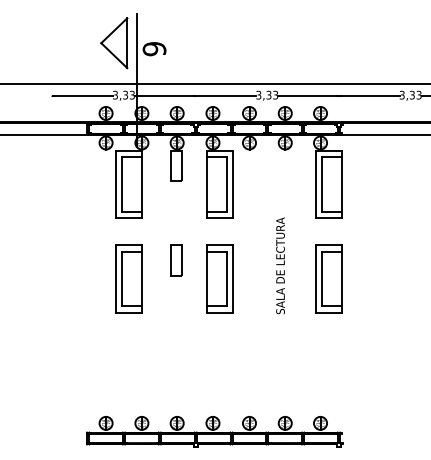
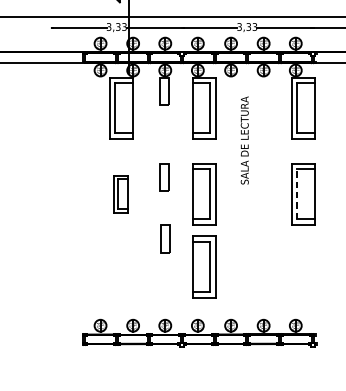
text: (280, 265) -> (244, 140), moved
part: (128, 278) -> (120, 193), size x0.6
line: (322, 278) -> (297, 193), solid -> dashed
part: (177, 328) -> (165, 239), added
part: (219, 358) -> (203, 266), added

